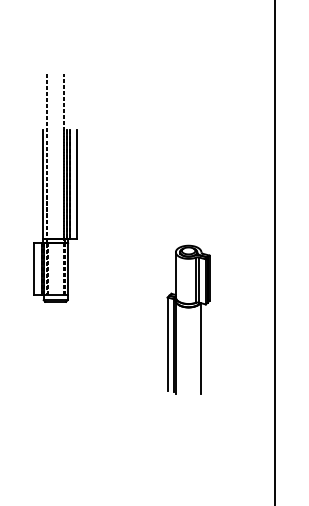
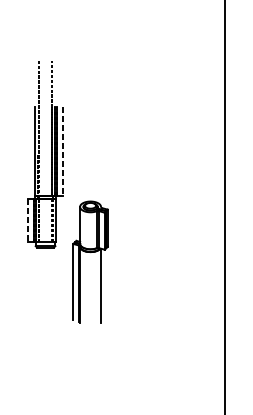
line: (77, 185) -> (63, 152), solid -> dashed
line: (34, 269) -> (28, 221), solid -> dashed
part: (188, 308) -> (90, 252), moved

